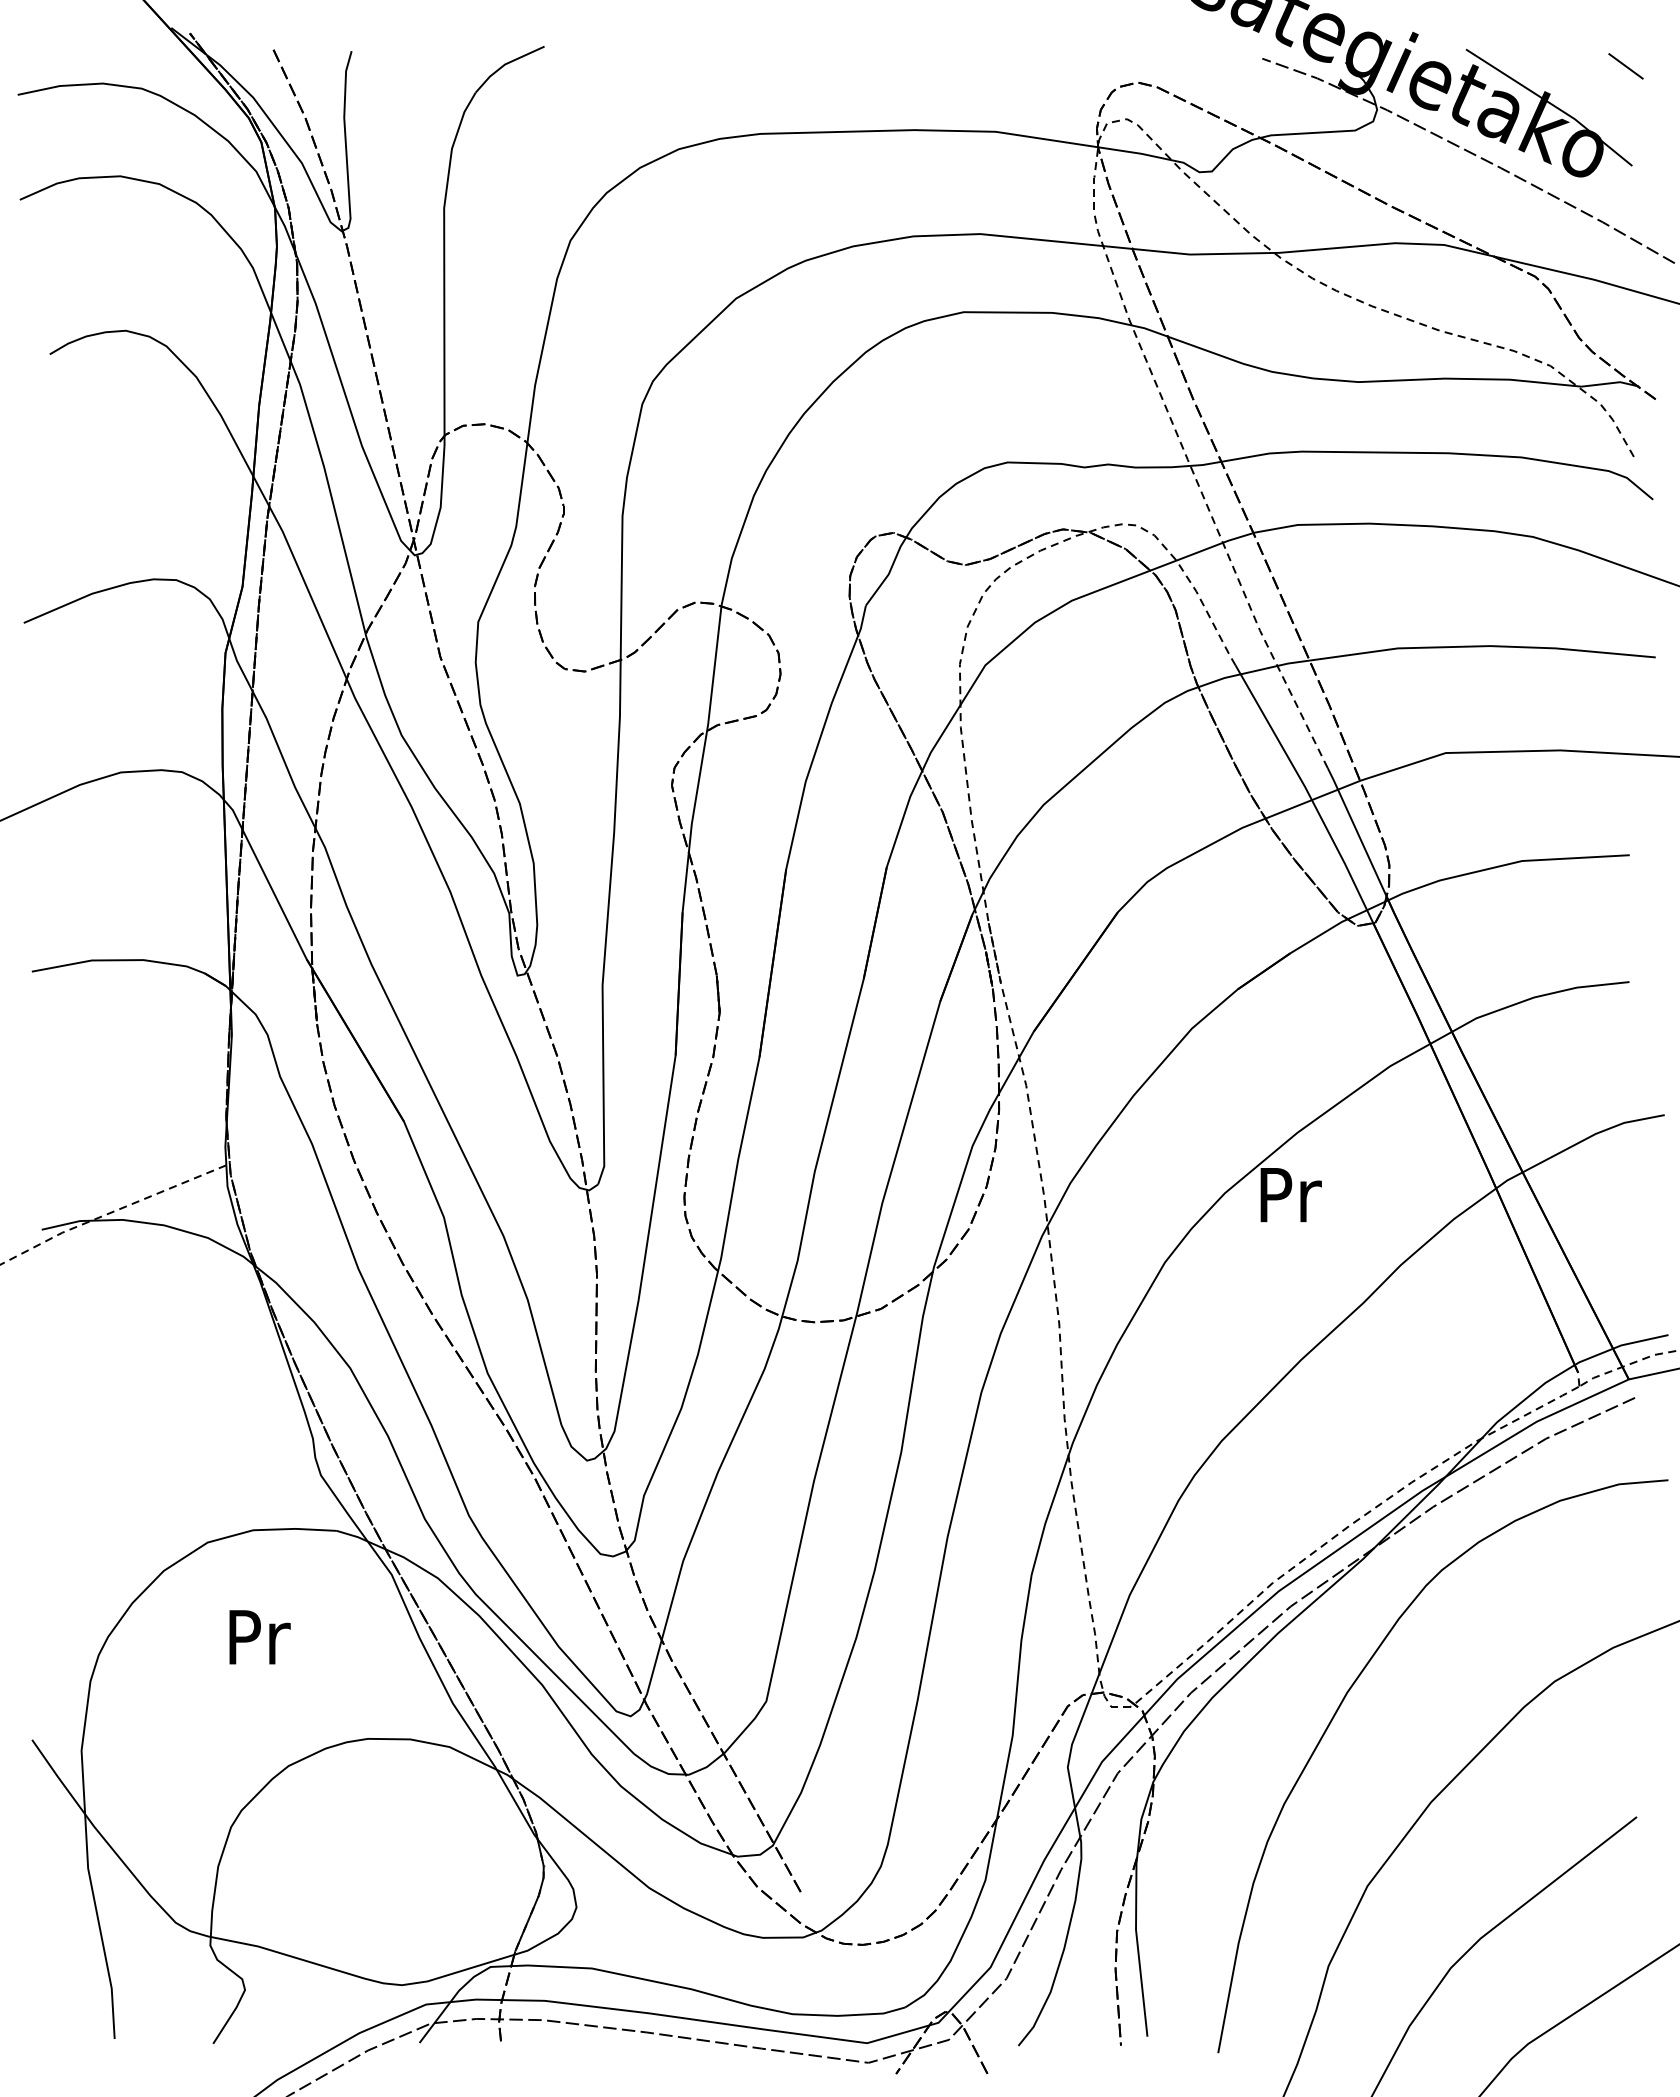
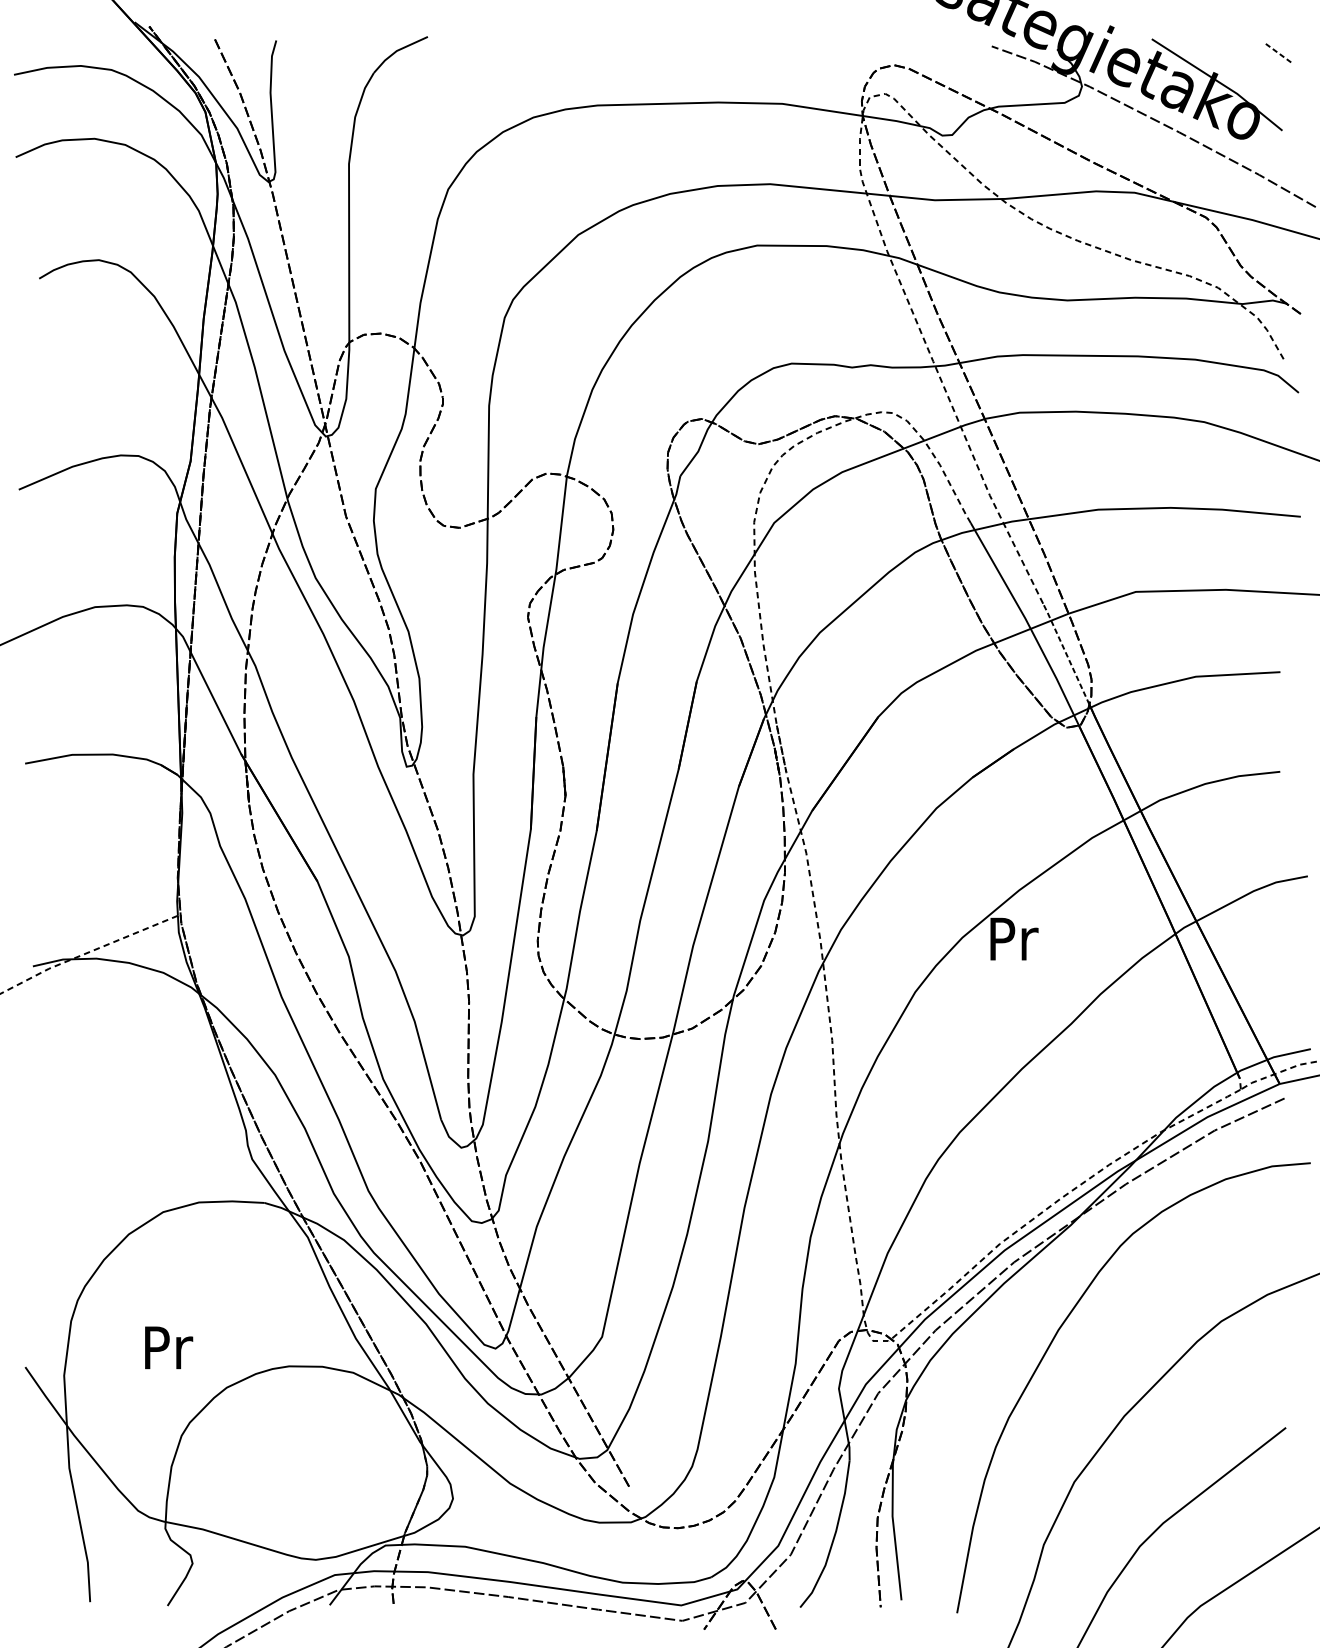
line: (1626, 66) -> (1277, 52), solid -> dashed
line: (1356, 831) -> (1065, 653), solid -> dashed
text: (259, 1637) -> (168, 1347), moved

